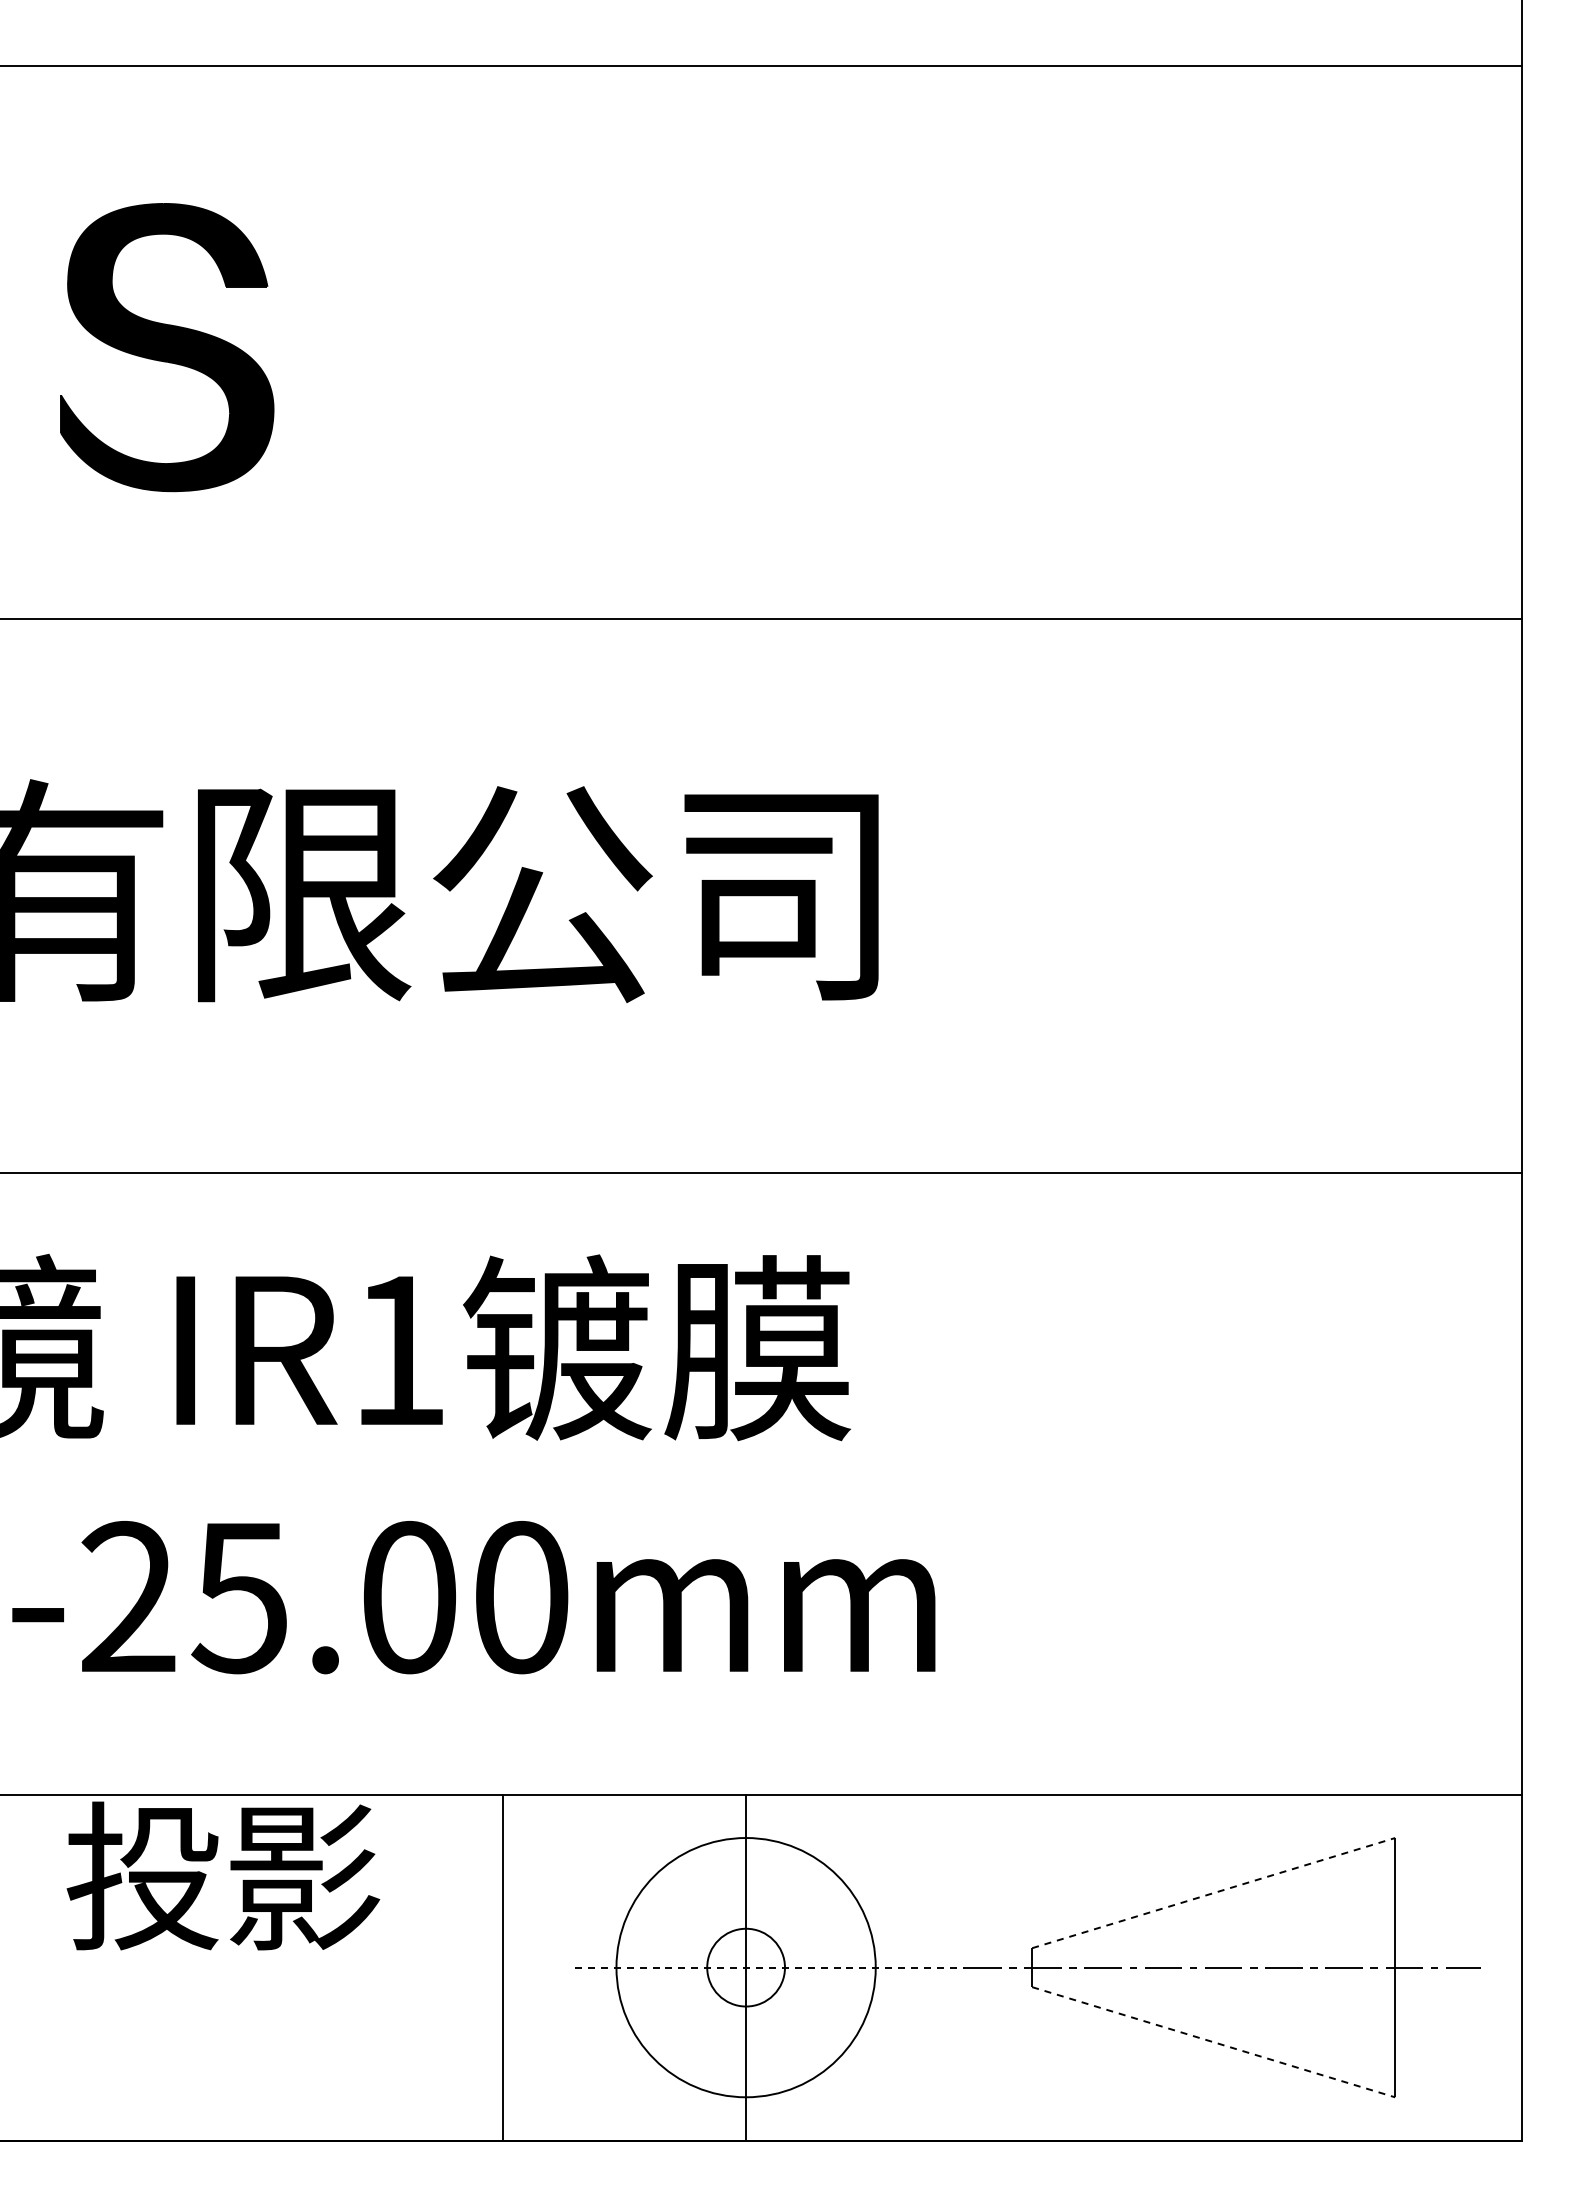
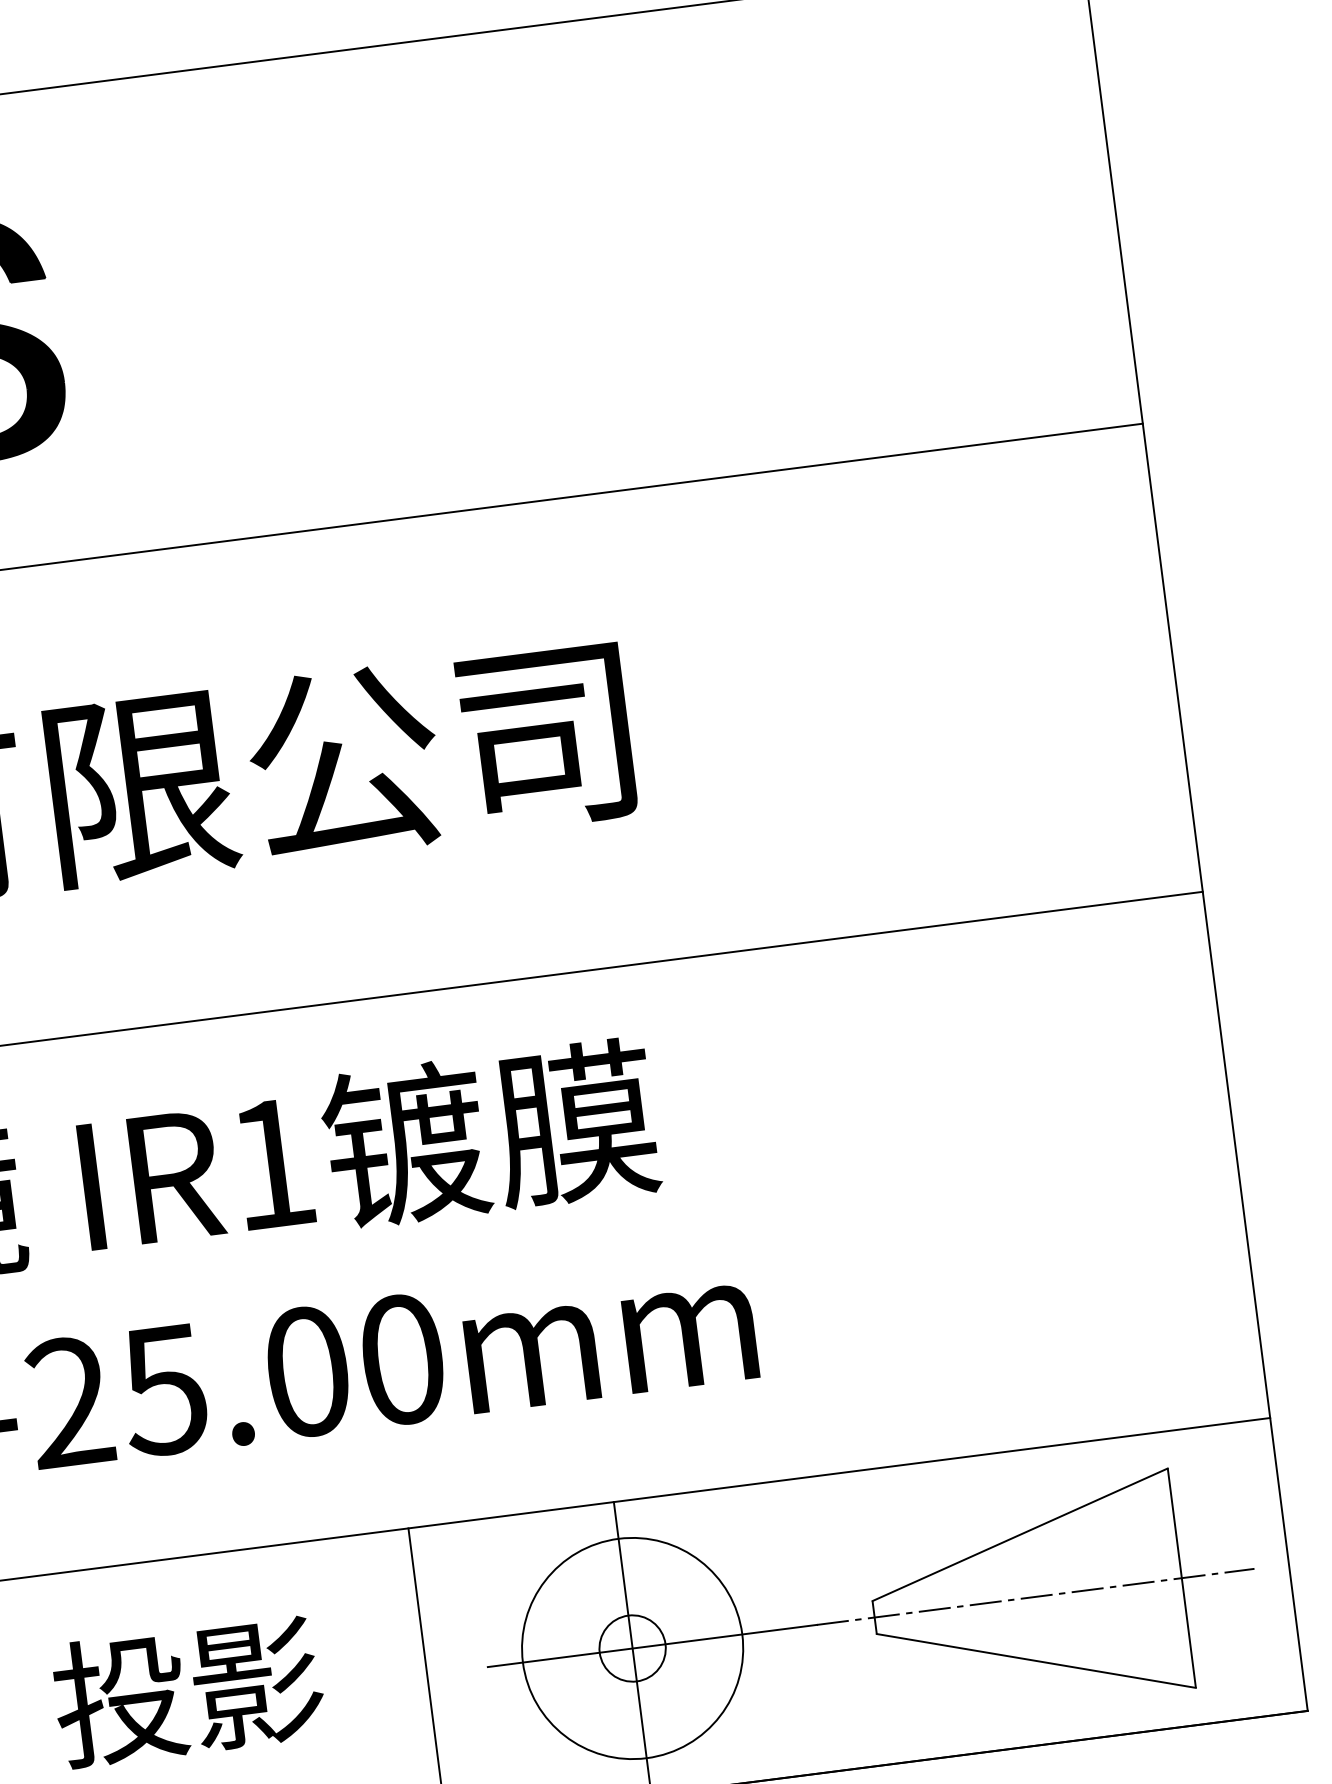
text: (223, 1875) -> (188, 1690), moved
line: (1213, 1893) -> (1020, 1535), dashed -> solid
line: (769, 1967) -> (652, 1645), dashed -> solid
line: (1213, 2042) -> (1036, 1661), dashed -> solid

